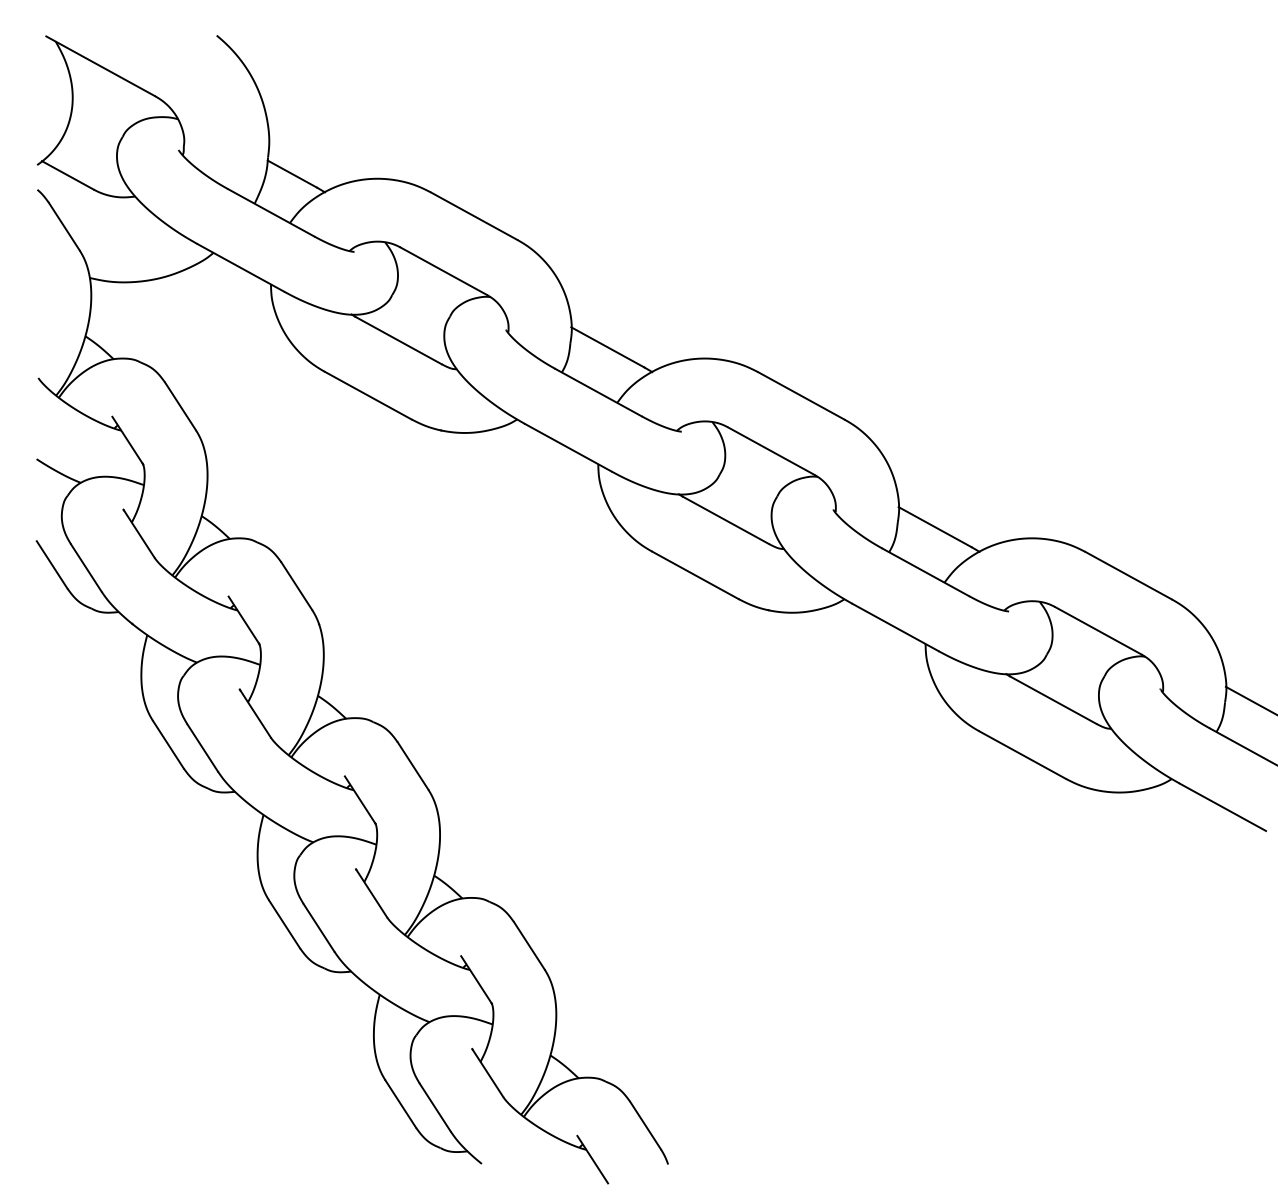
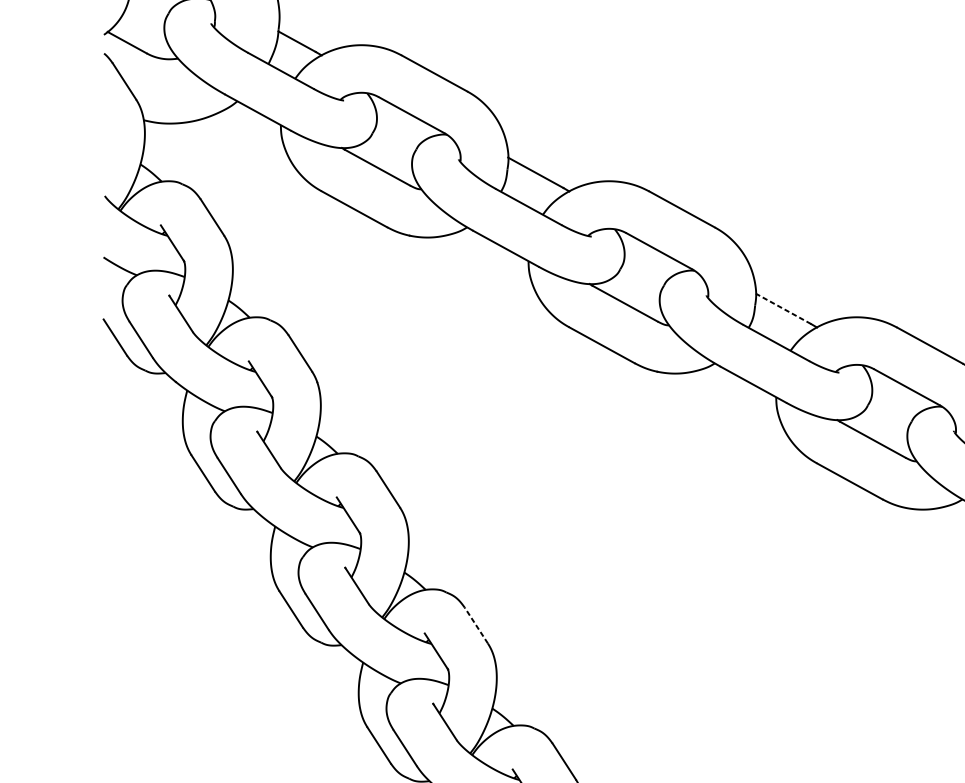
line: (935, 527) -> (783, 309), solid -> dashed
line: (529, 945) -> (476, 625), solid -> dashed

